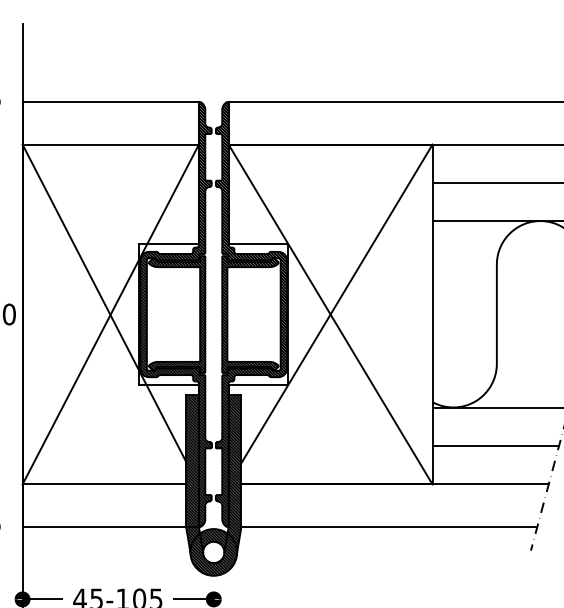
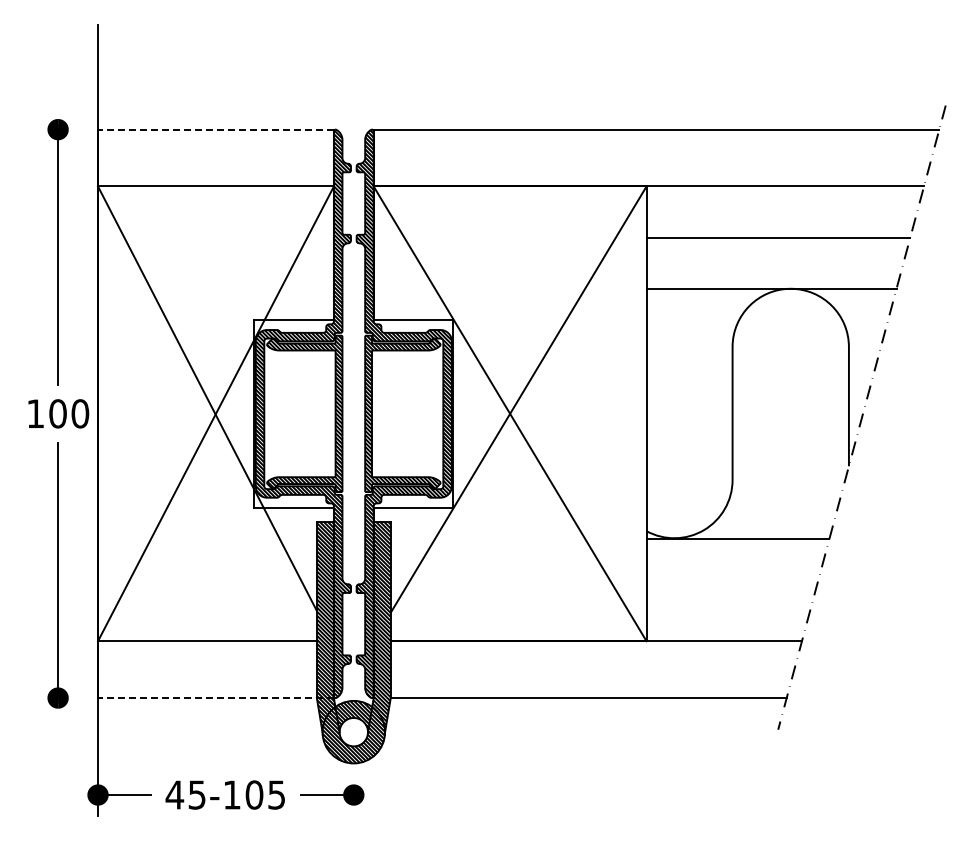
line: (110, 102) -> (215, 129), solid -> dashed
line: (495, 446) -> (730, 590), removed
line: (110, 527) -> (215, 698), solid -> dashed

